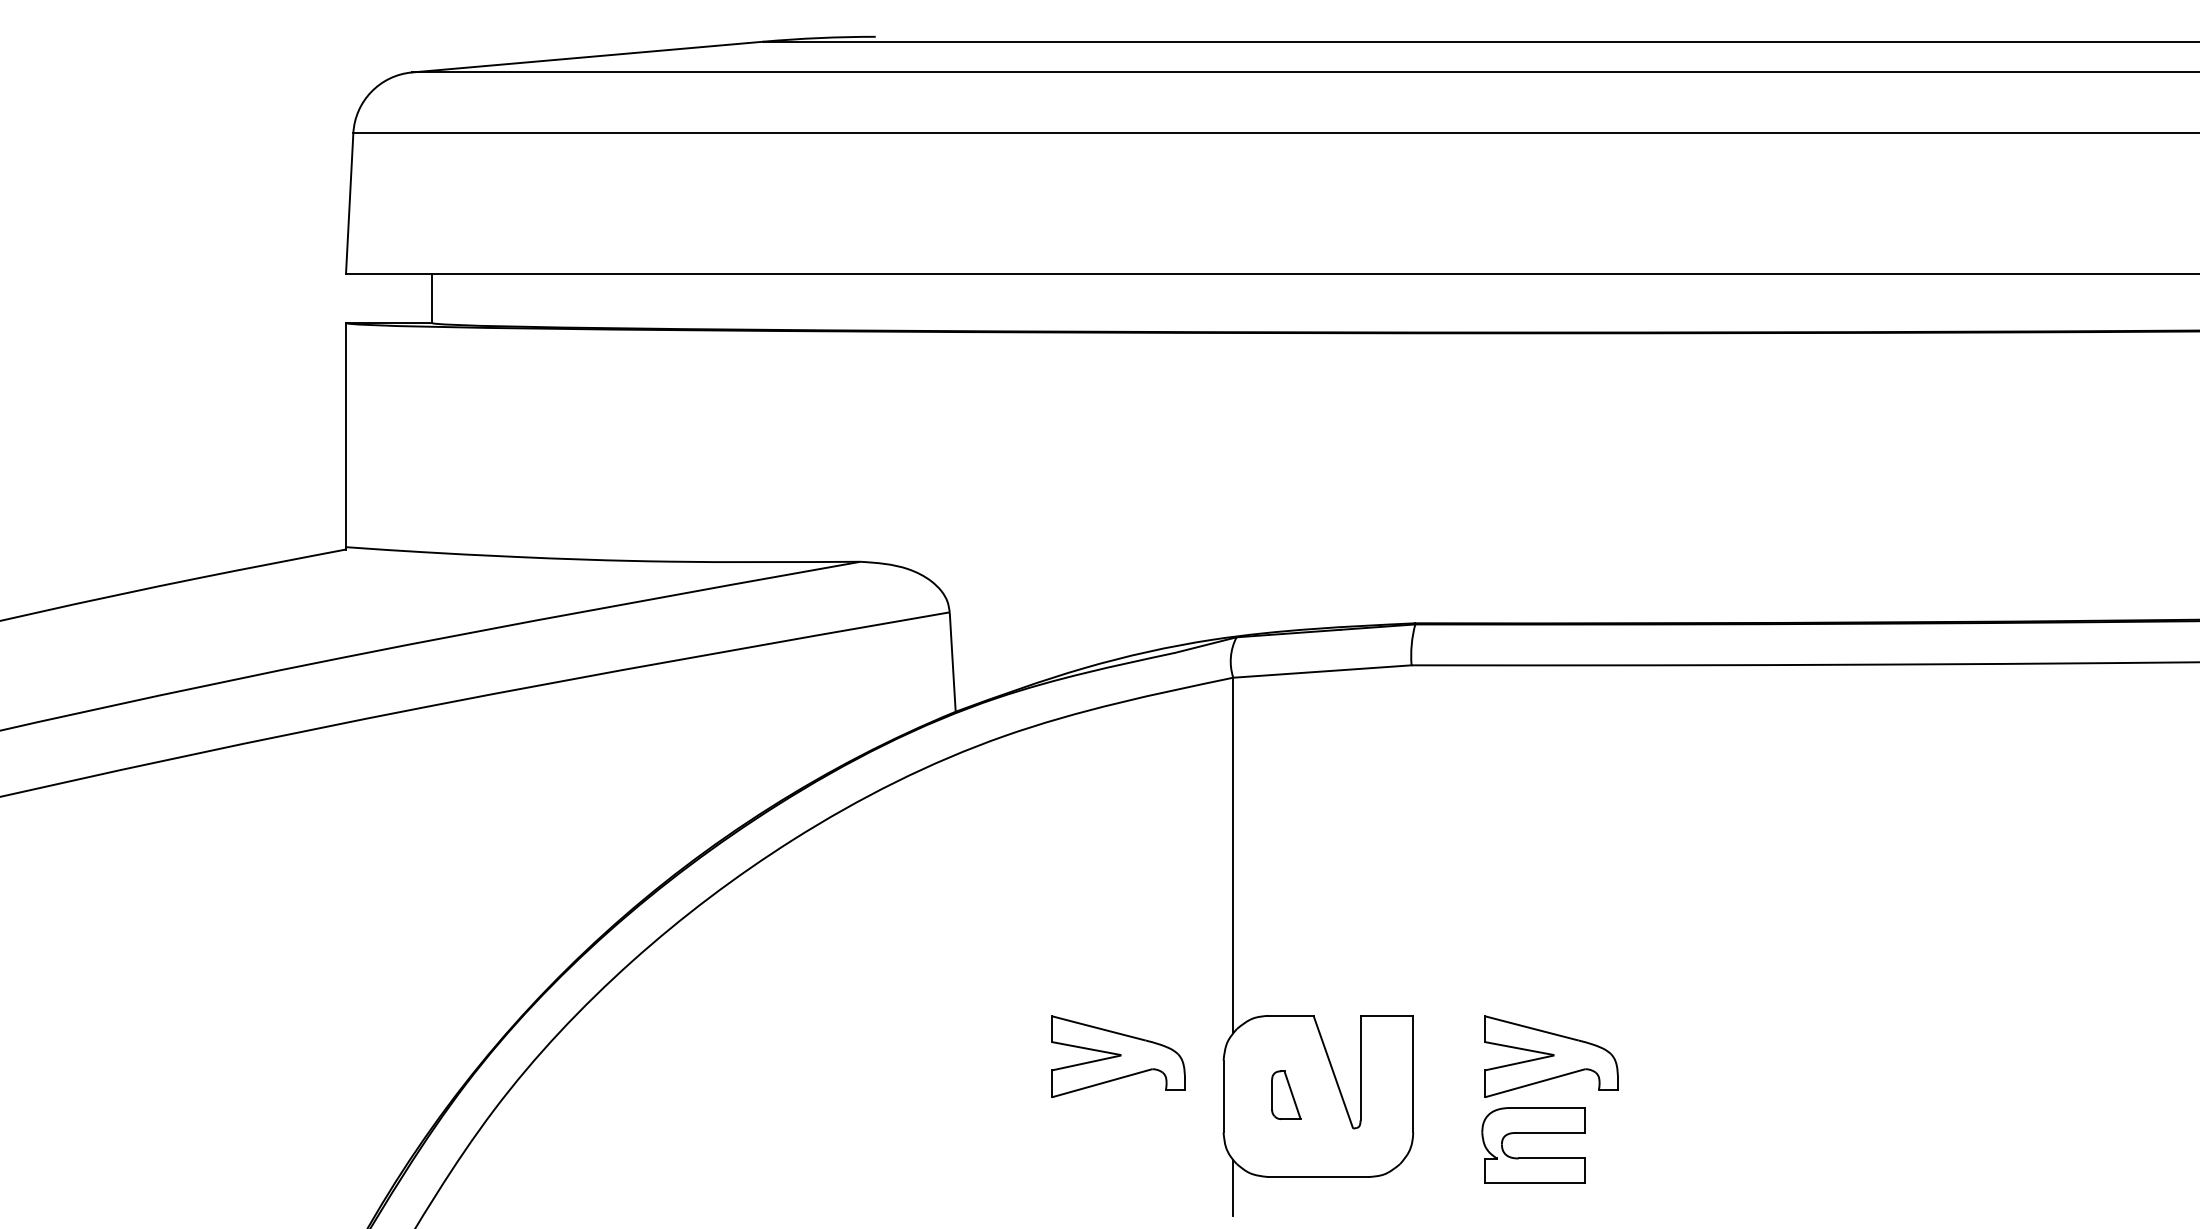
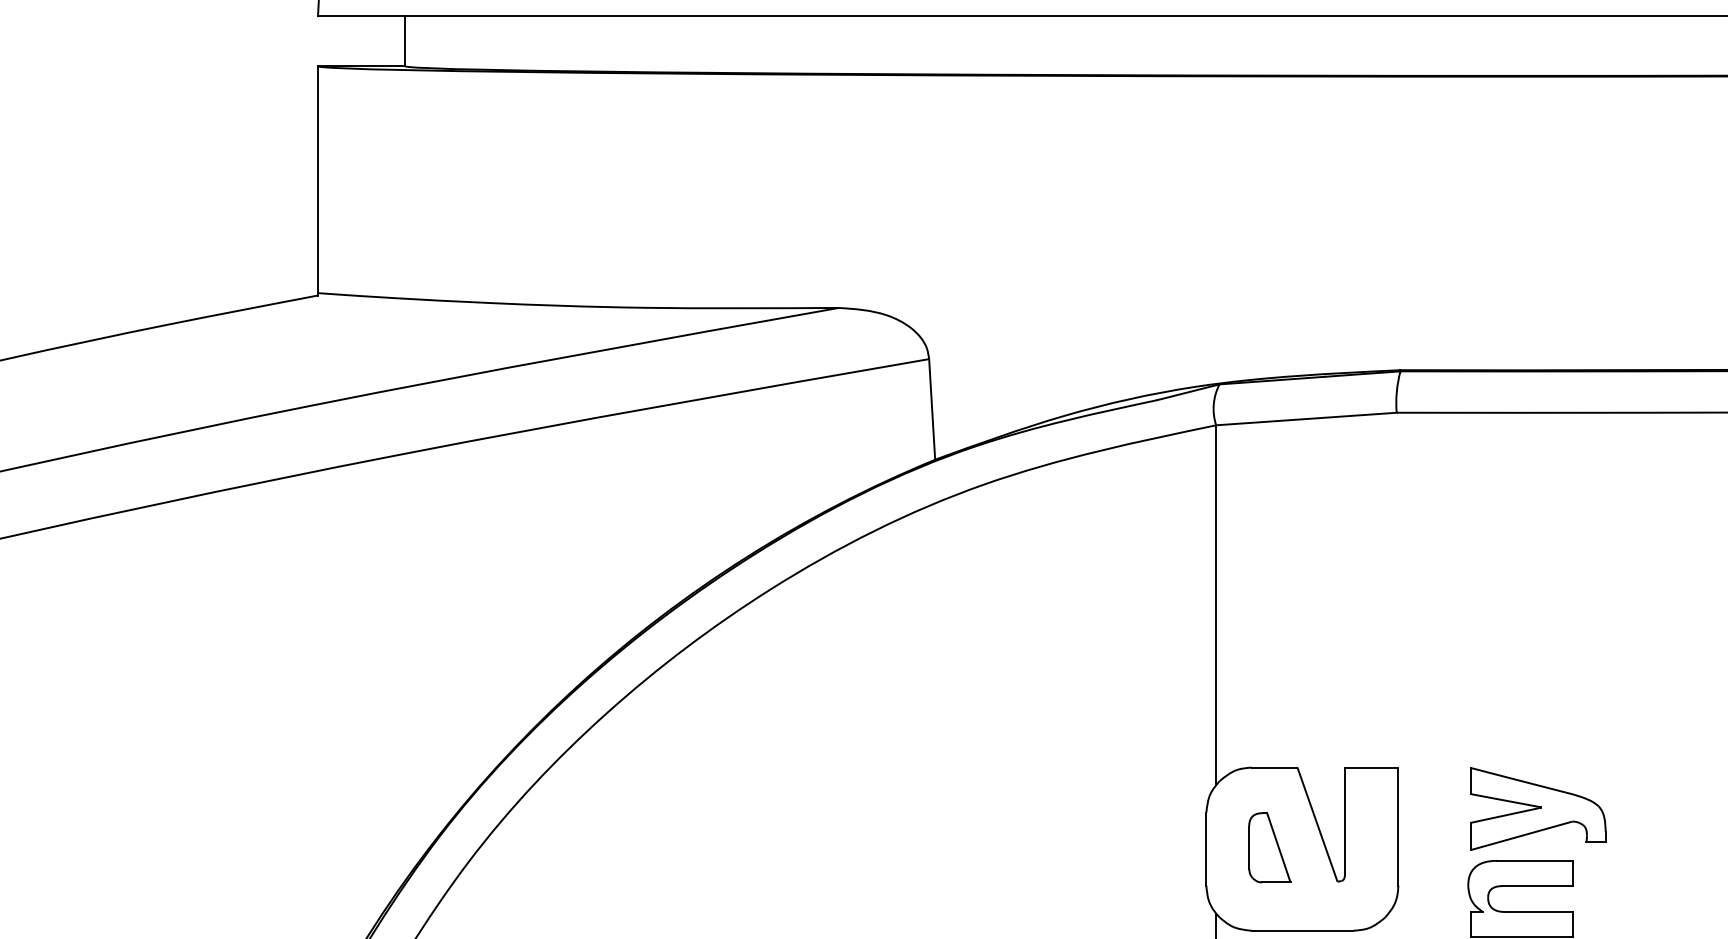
part: (1118, 1056) -> (1099, 808), removed
part: (1286, 1095) -> (1270, 848), size x1.43

